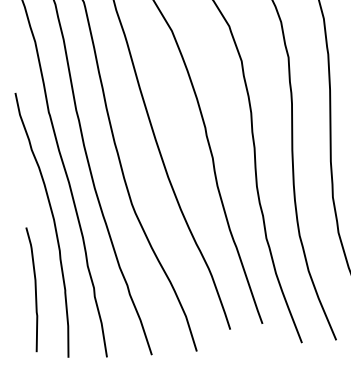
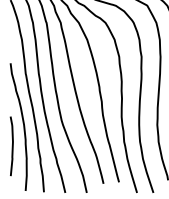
curve: (33, 290) -> (11, 146), moved

